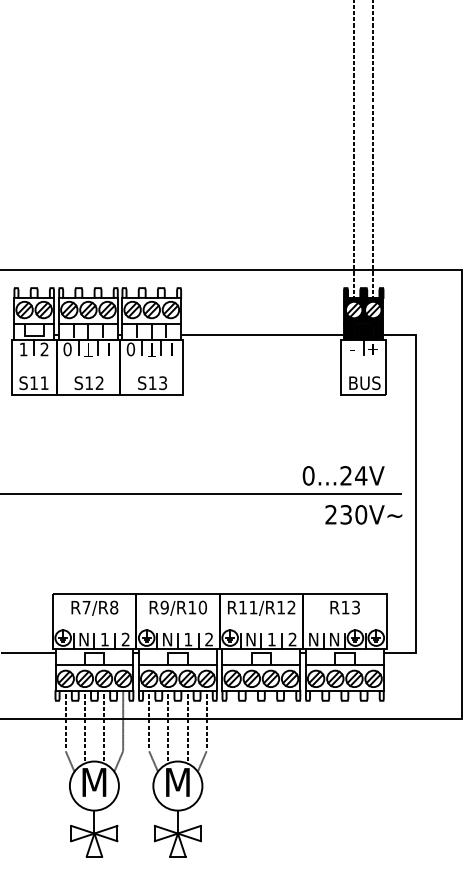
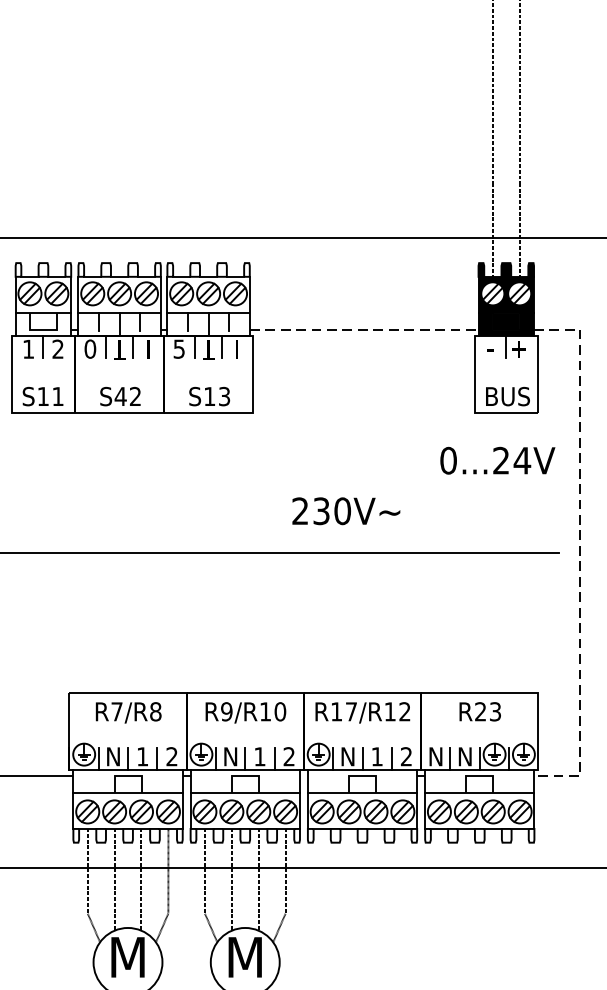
line: (263, 335) -> (365, 329), solid -> dashed
text: (130, 349) -> (178, 349), 0 -> 5
text: (88, 382) -> (119, 395), S12 -> S42
text: (343, 475) -> (497, 460), moved
line: (416, 494) -> (580, 552), solid -> dashed
text: (363, 514) -> (345, 510), moved
text: (253, 607) -> (351, 711), R11/R12 -> R17/R12
text: (345, 607) -> (480, 711), R13 -> R23

